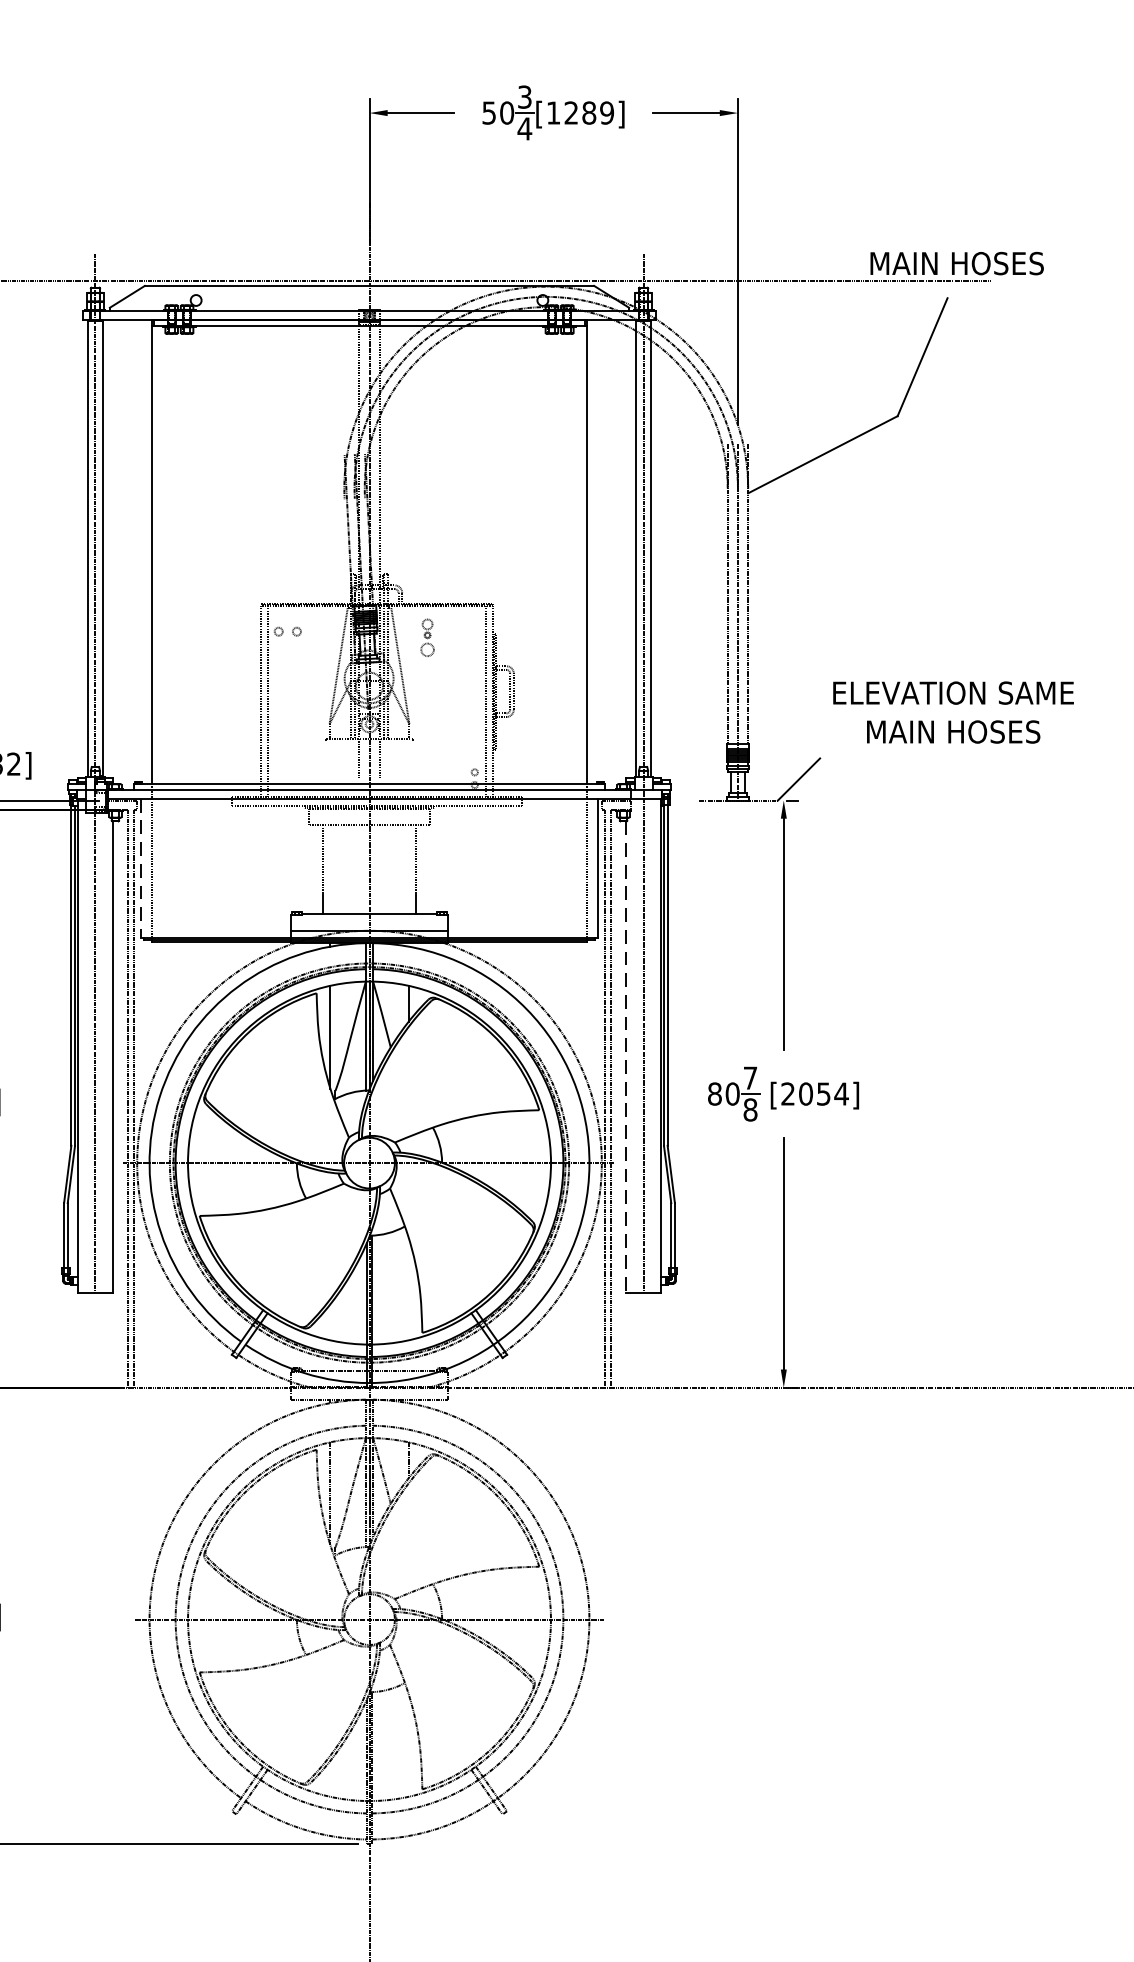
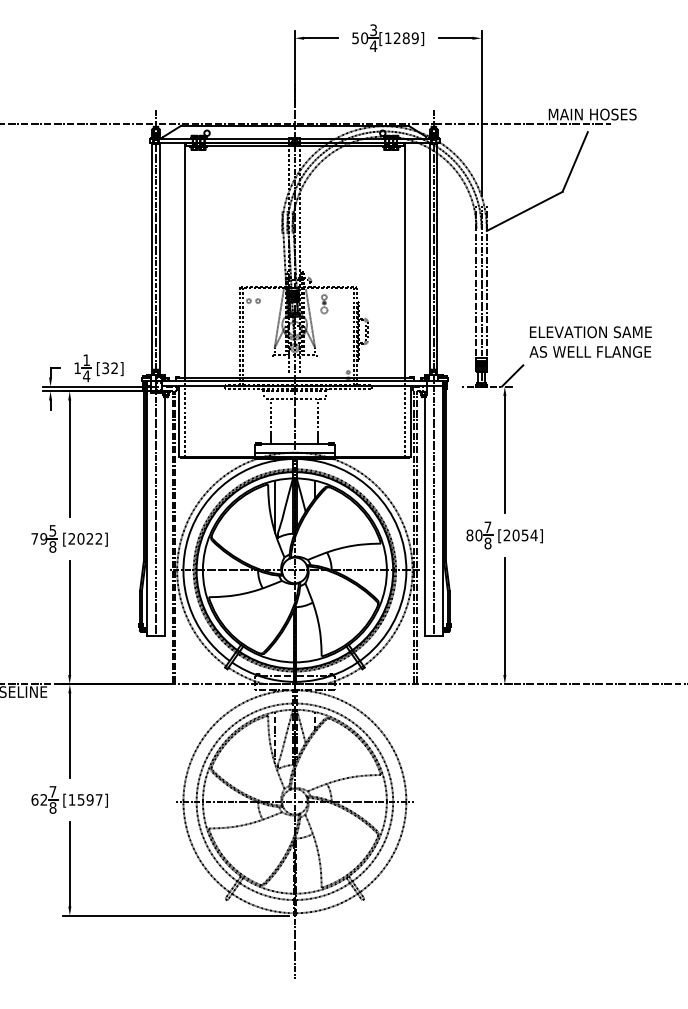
text: (952, 731) -> (590, 351), MAIN HOSES -> AS WELL FLANGE
line: (141, 869) -> (179, 421), dashed -> solid
line: (627, 1058) -> (425, 517), dashed -> solid

